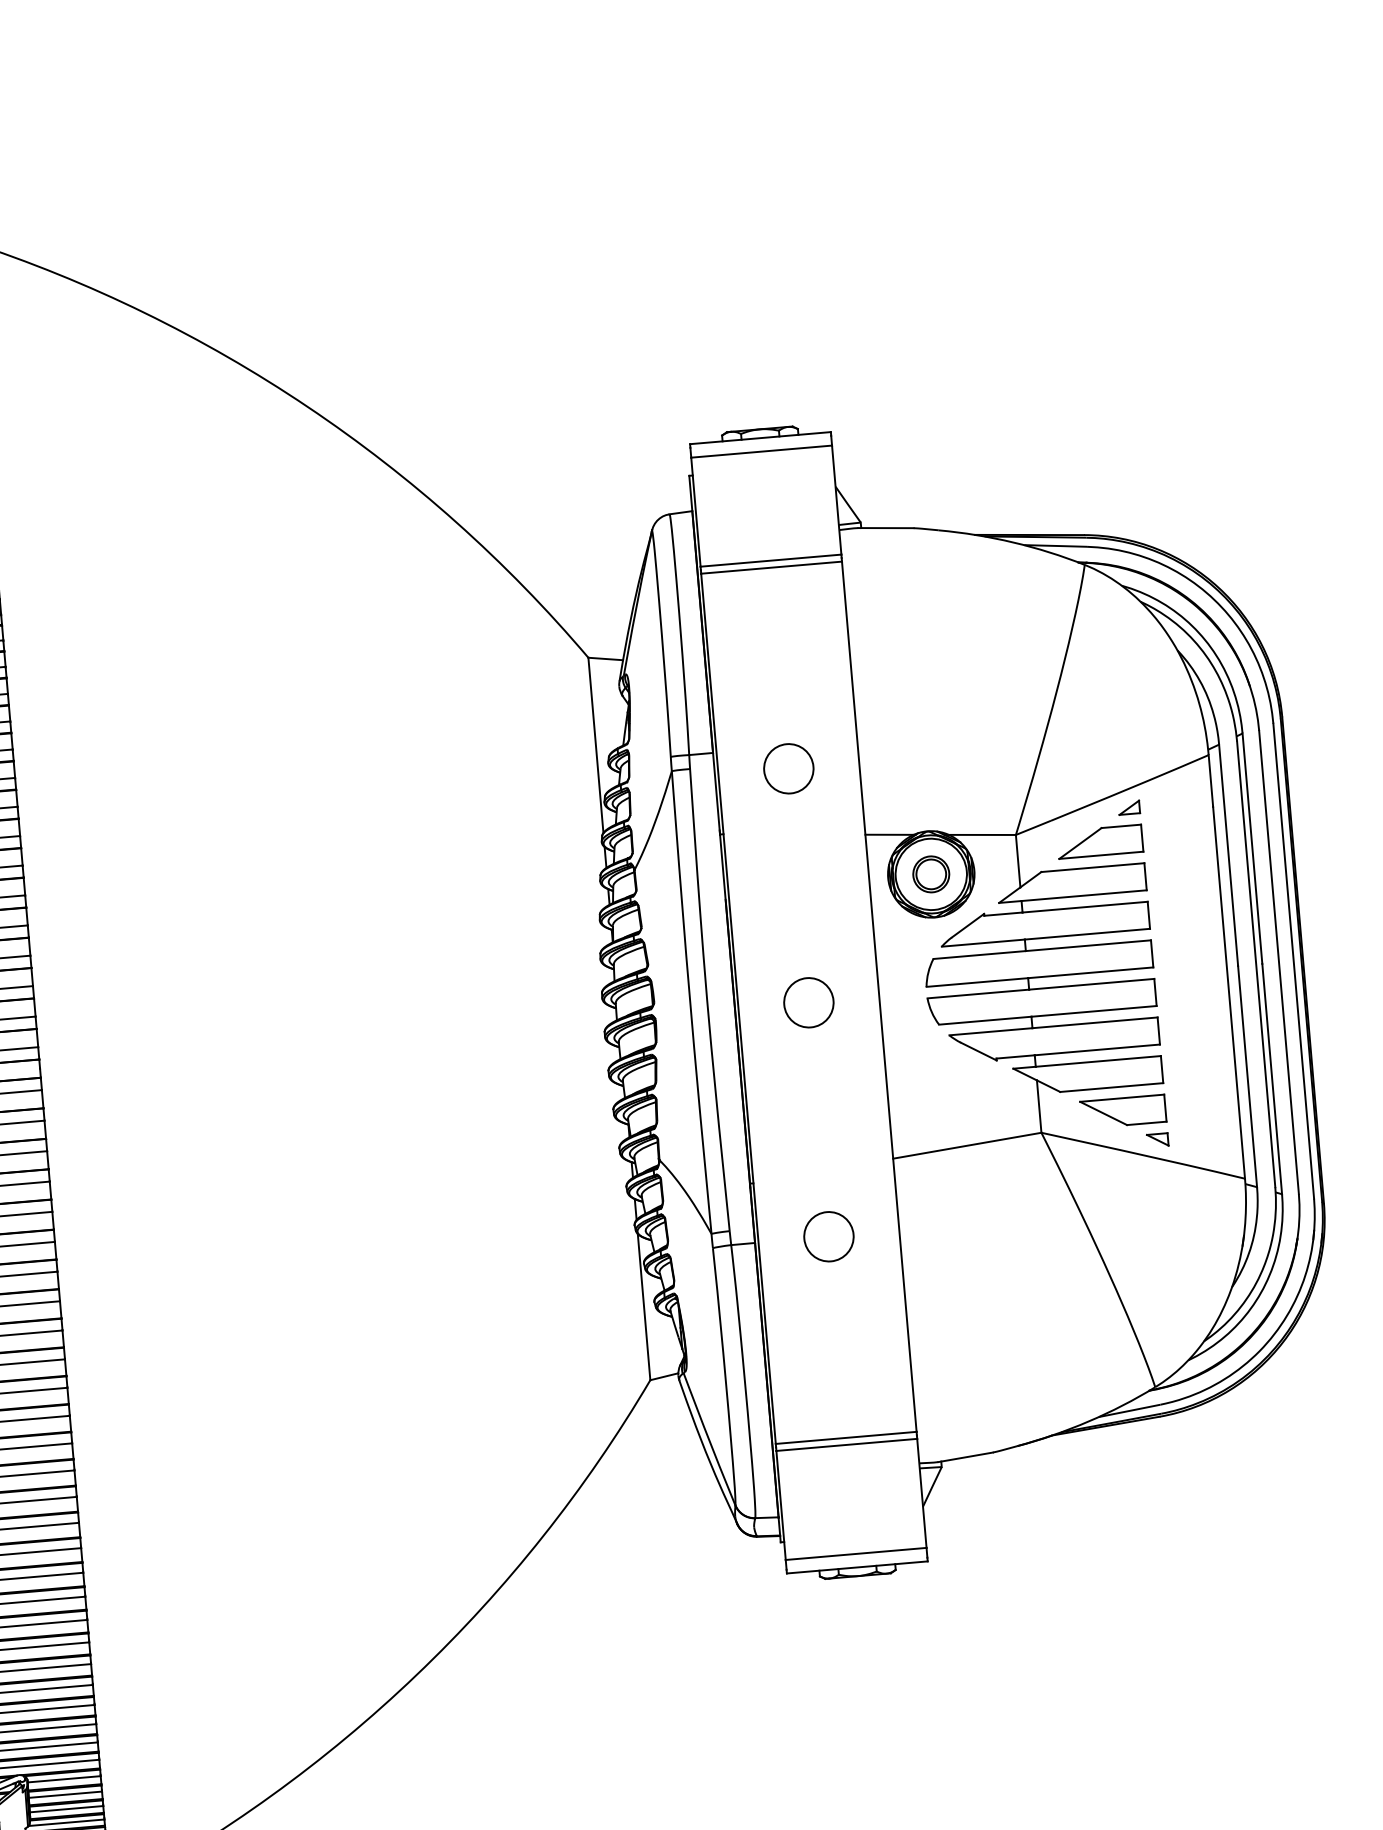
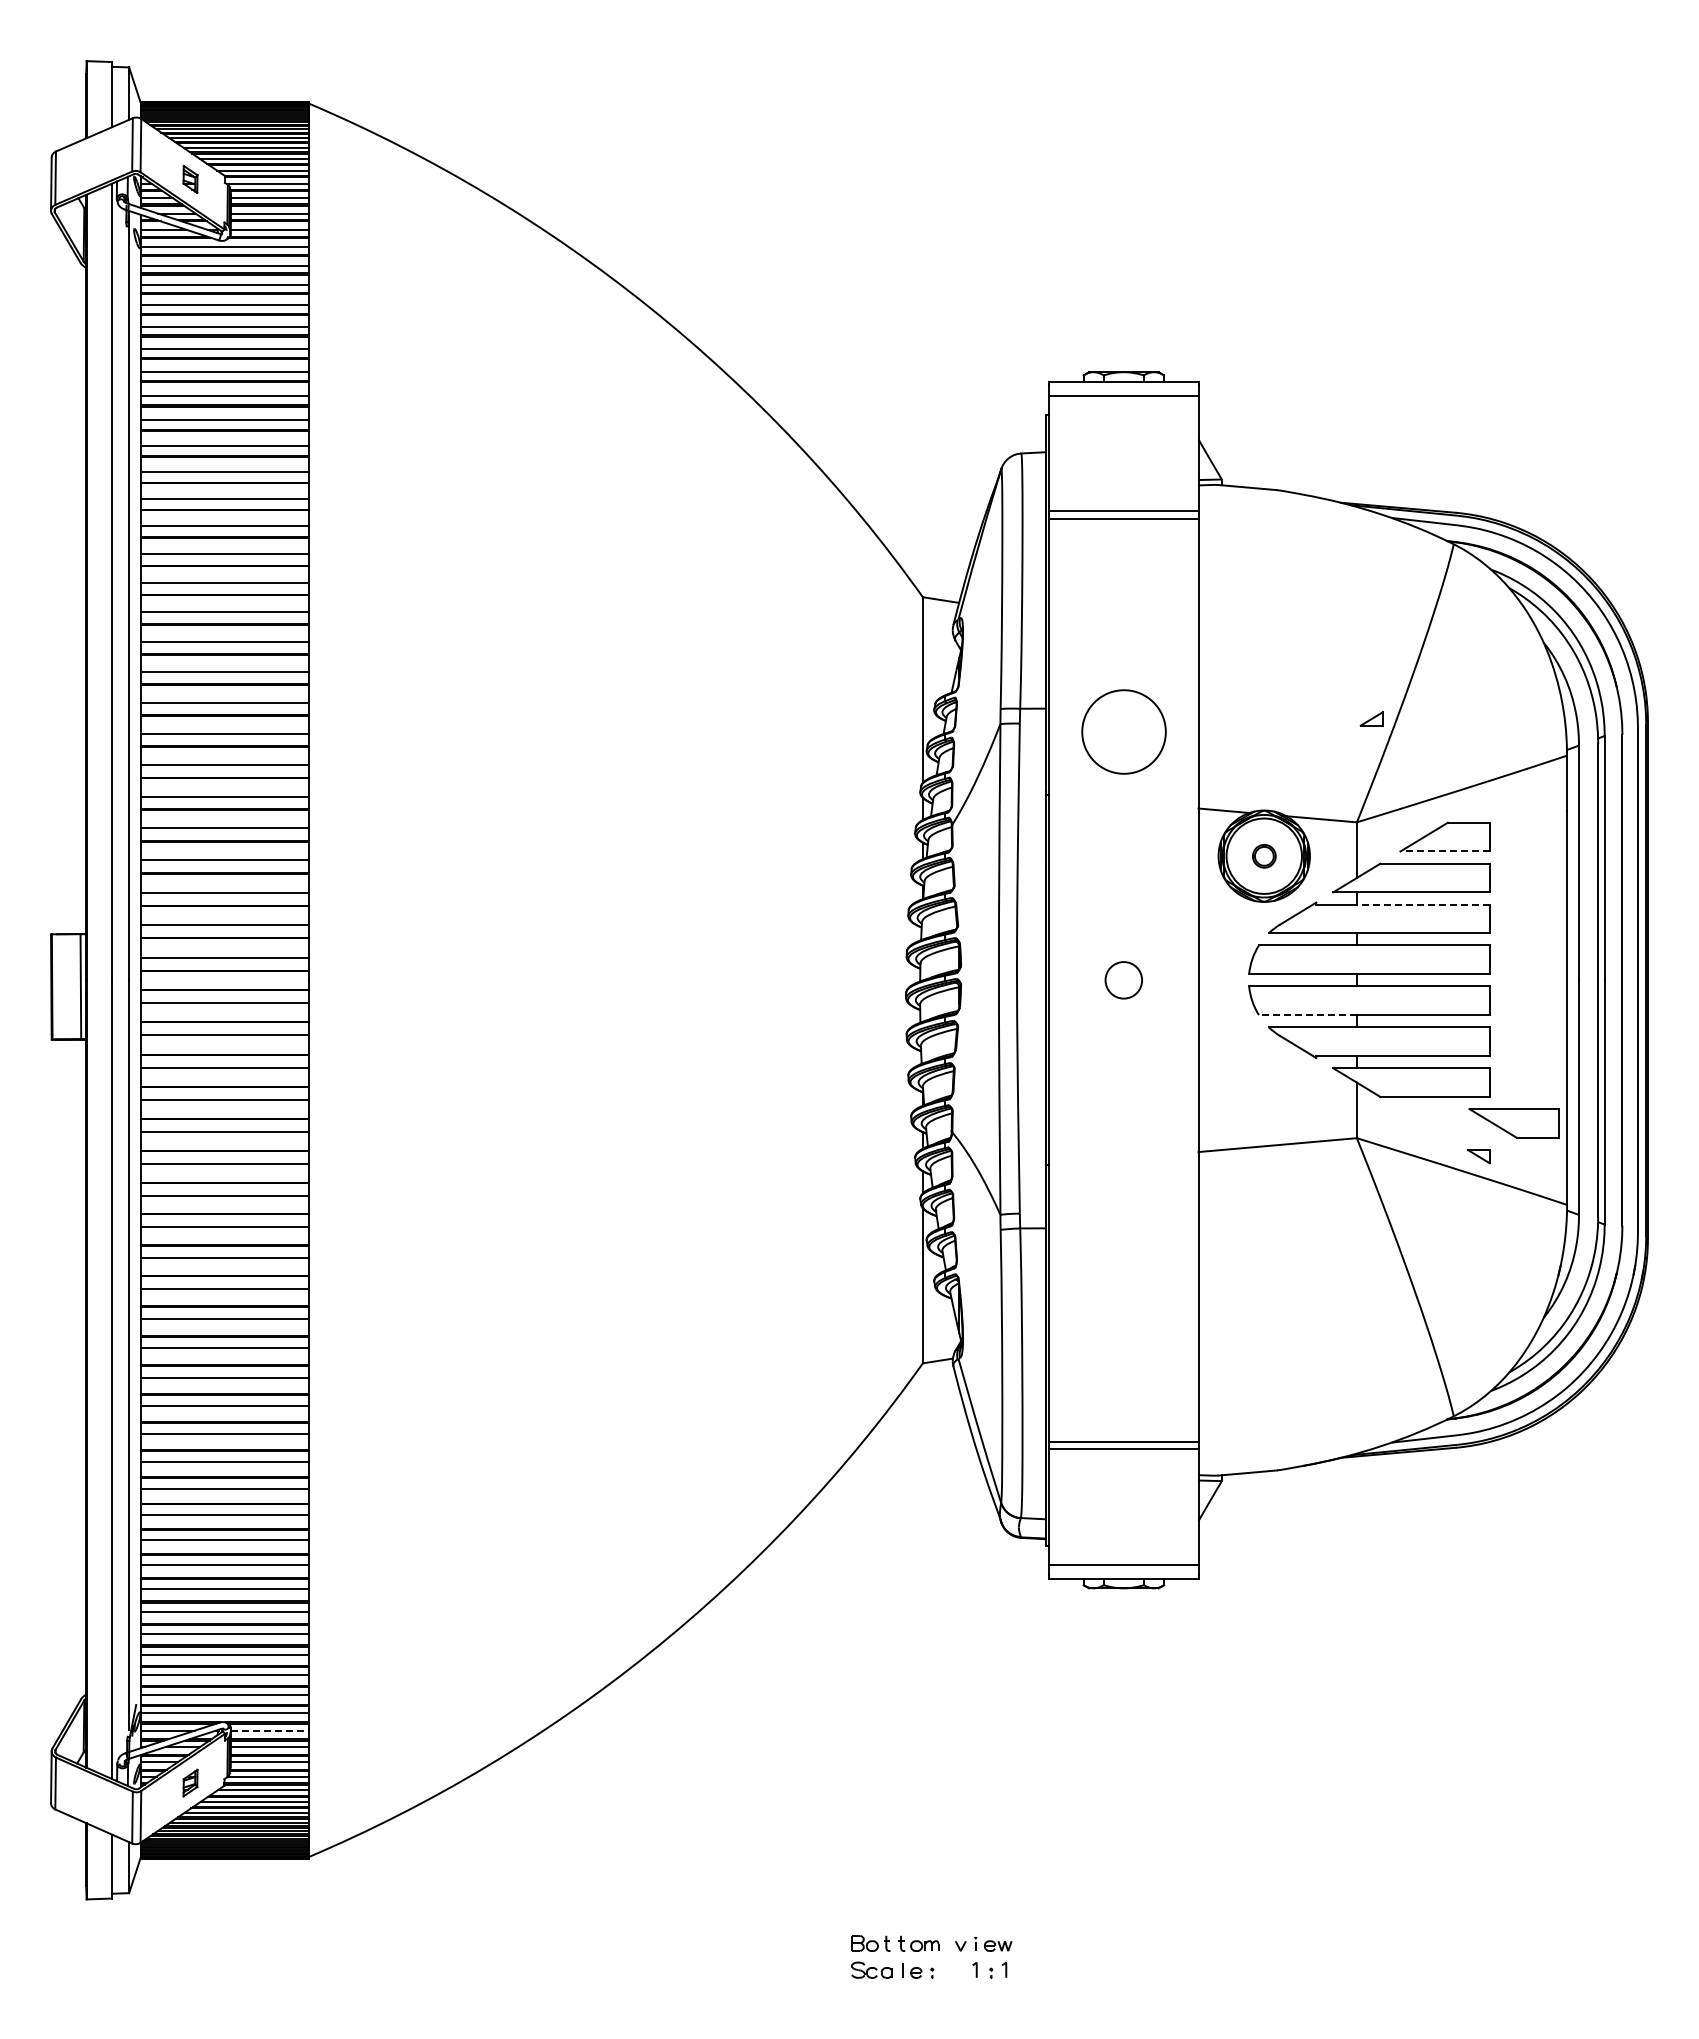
circle: (788, 769) -> (1123, 732), size x1.6
part: (1129, 807) -> (1371, 718), moved
line: (1101, 855) -> (1445, 851), solid -> dashed
part: (931, 874) -> (1264, 856), size x0.6
line: (1084, 907) -> (1422, 904), solid -> dashed
circle: (808, 1002) -> (1123, 980), size x0.7
line: (984, 1021) -> (1307, 1015), solid -> dashed
part: (1122, 1111) -> (1513, 1123), moved
circle: (828, 1236) -> (1123, 1228), removed
line: (63, 1779) -> (269, 1730), solid -> dashed

